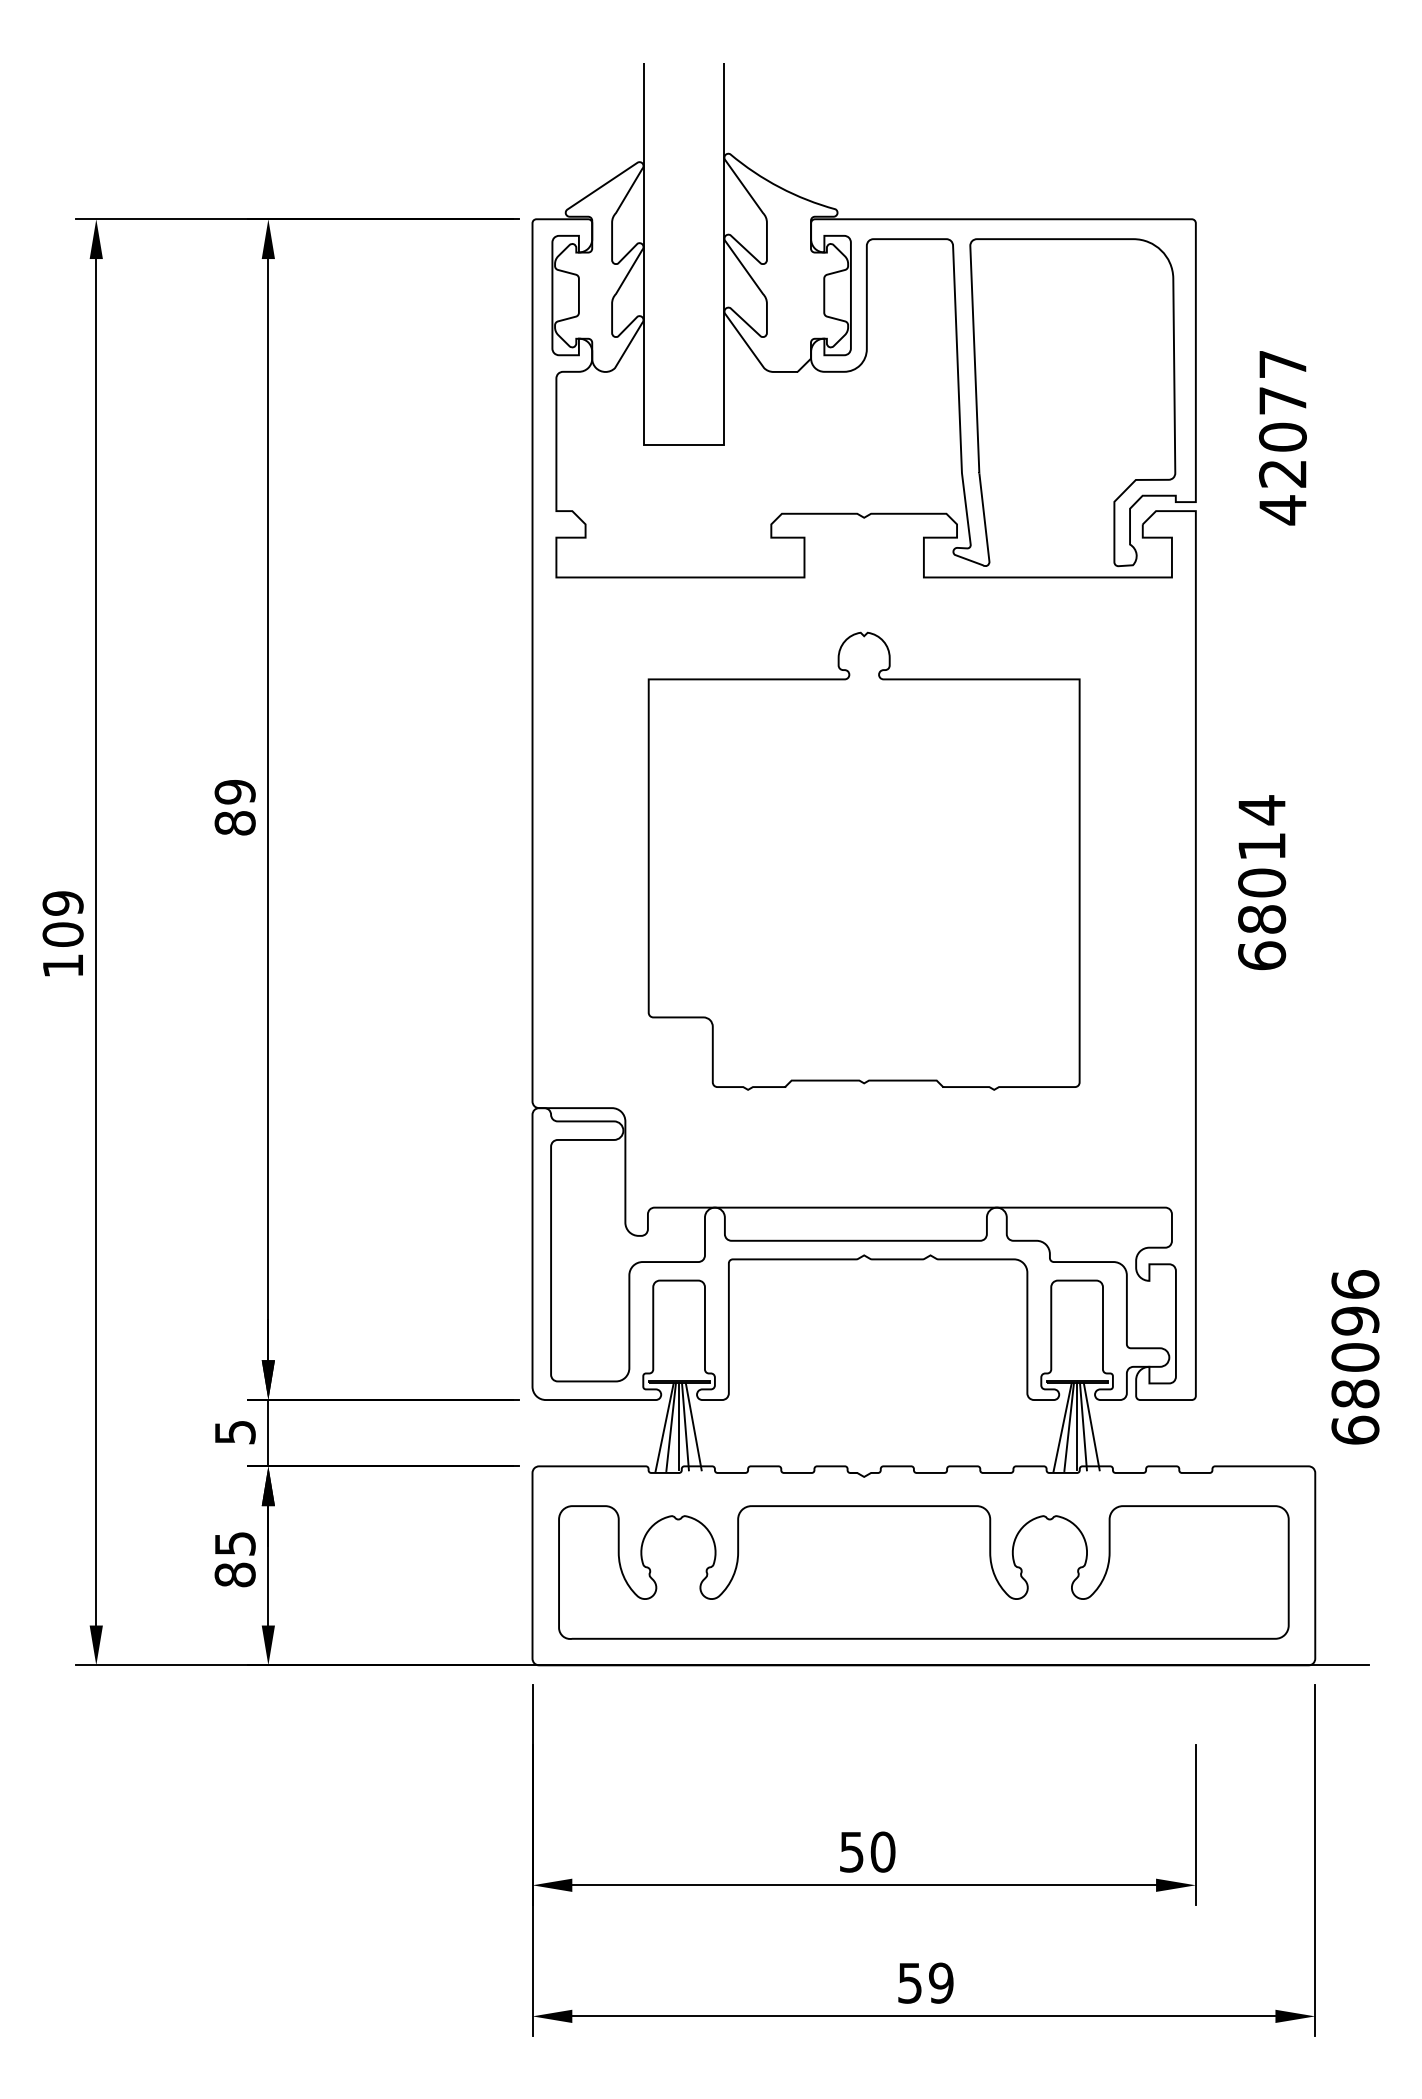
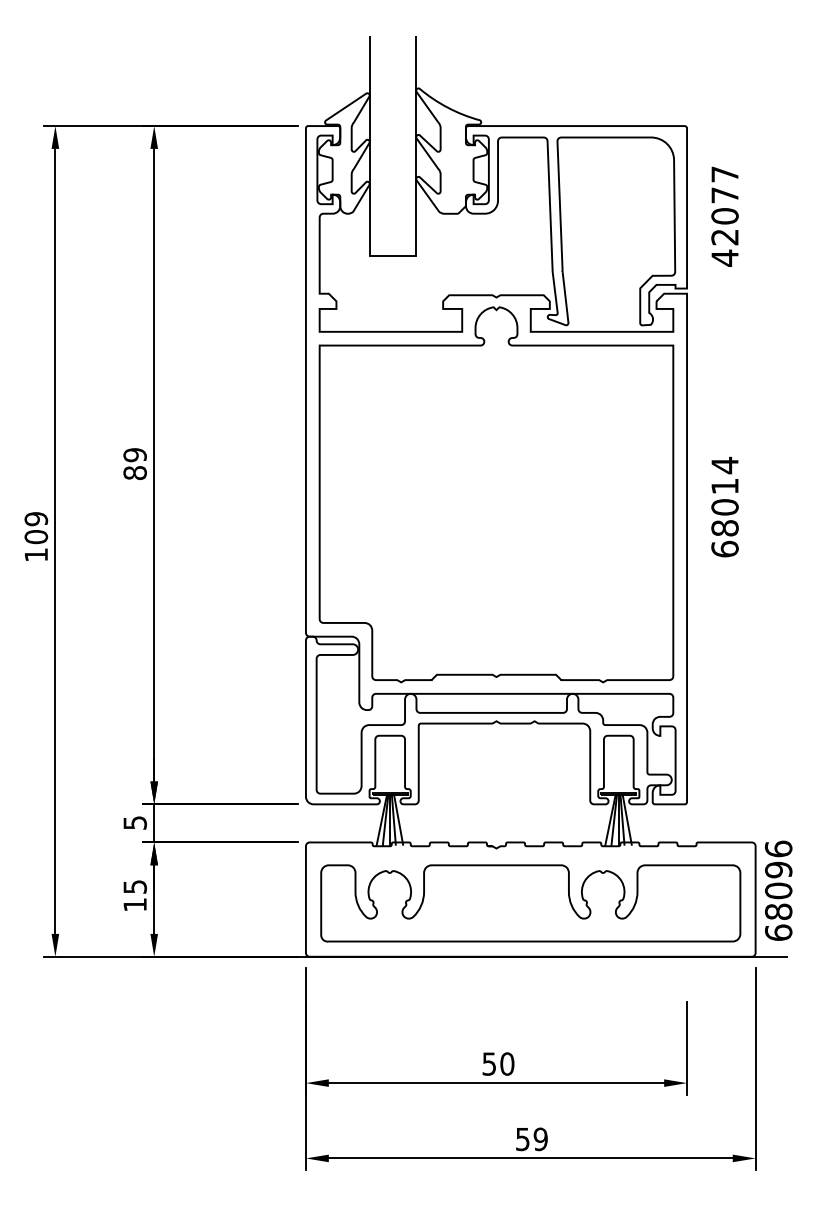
text: (1281, 437) -> (724, 216), moved
part: (864, 860) -> (496, 494), size x1.43
text: (1355, 1356) -> (778, 890), moved
text: (234, 1574) -> (134, 904), 85 -> 15

